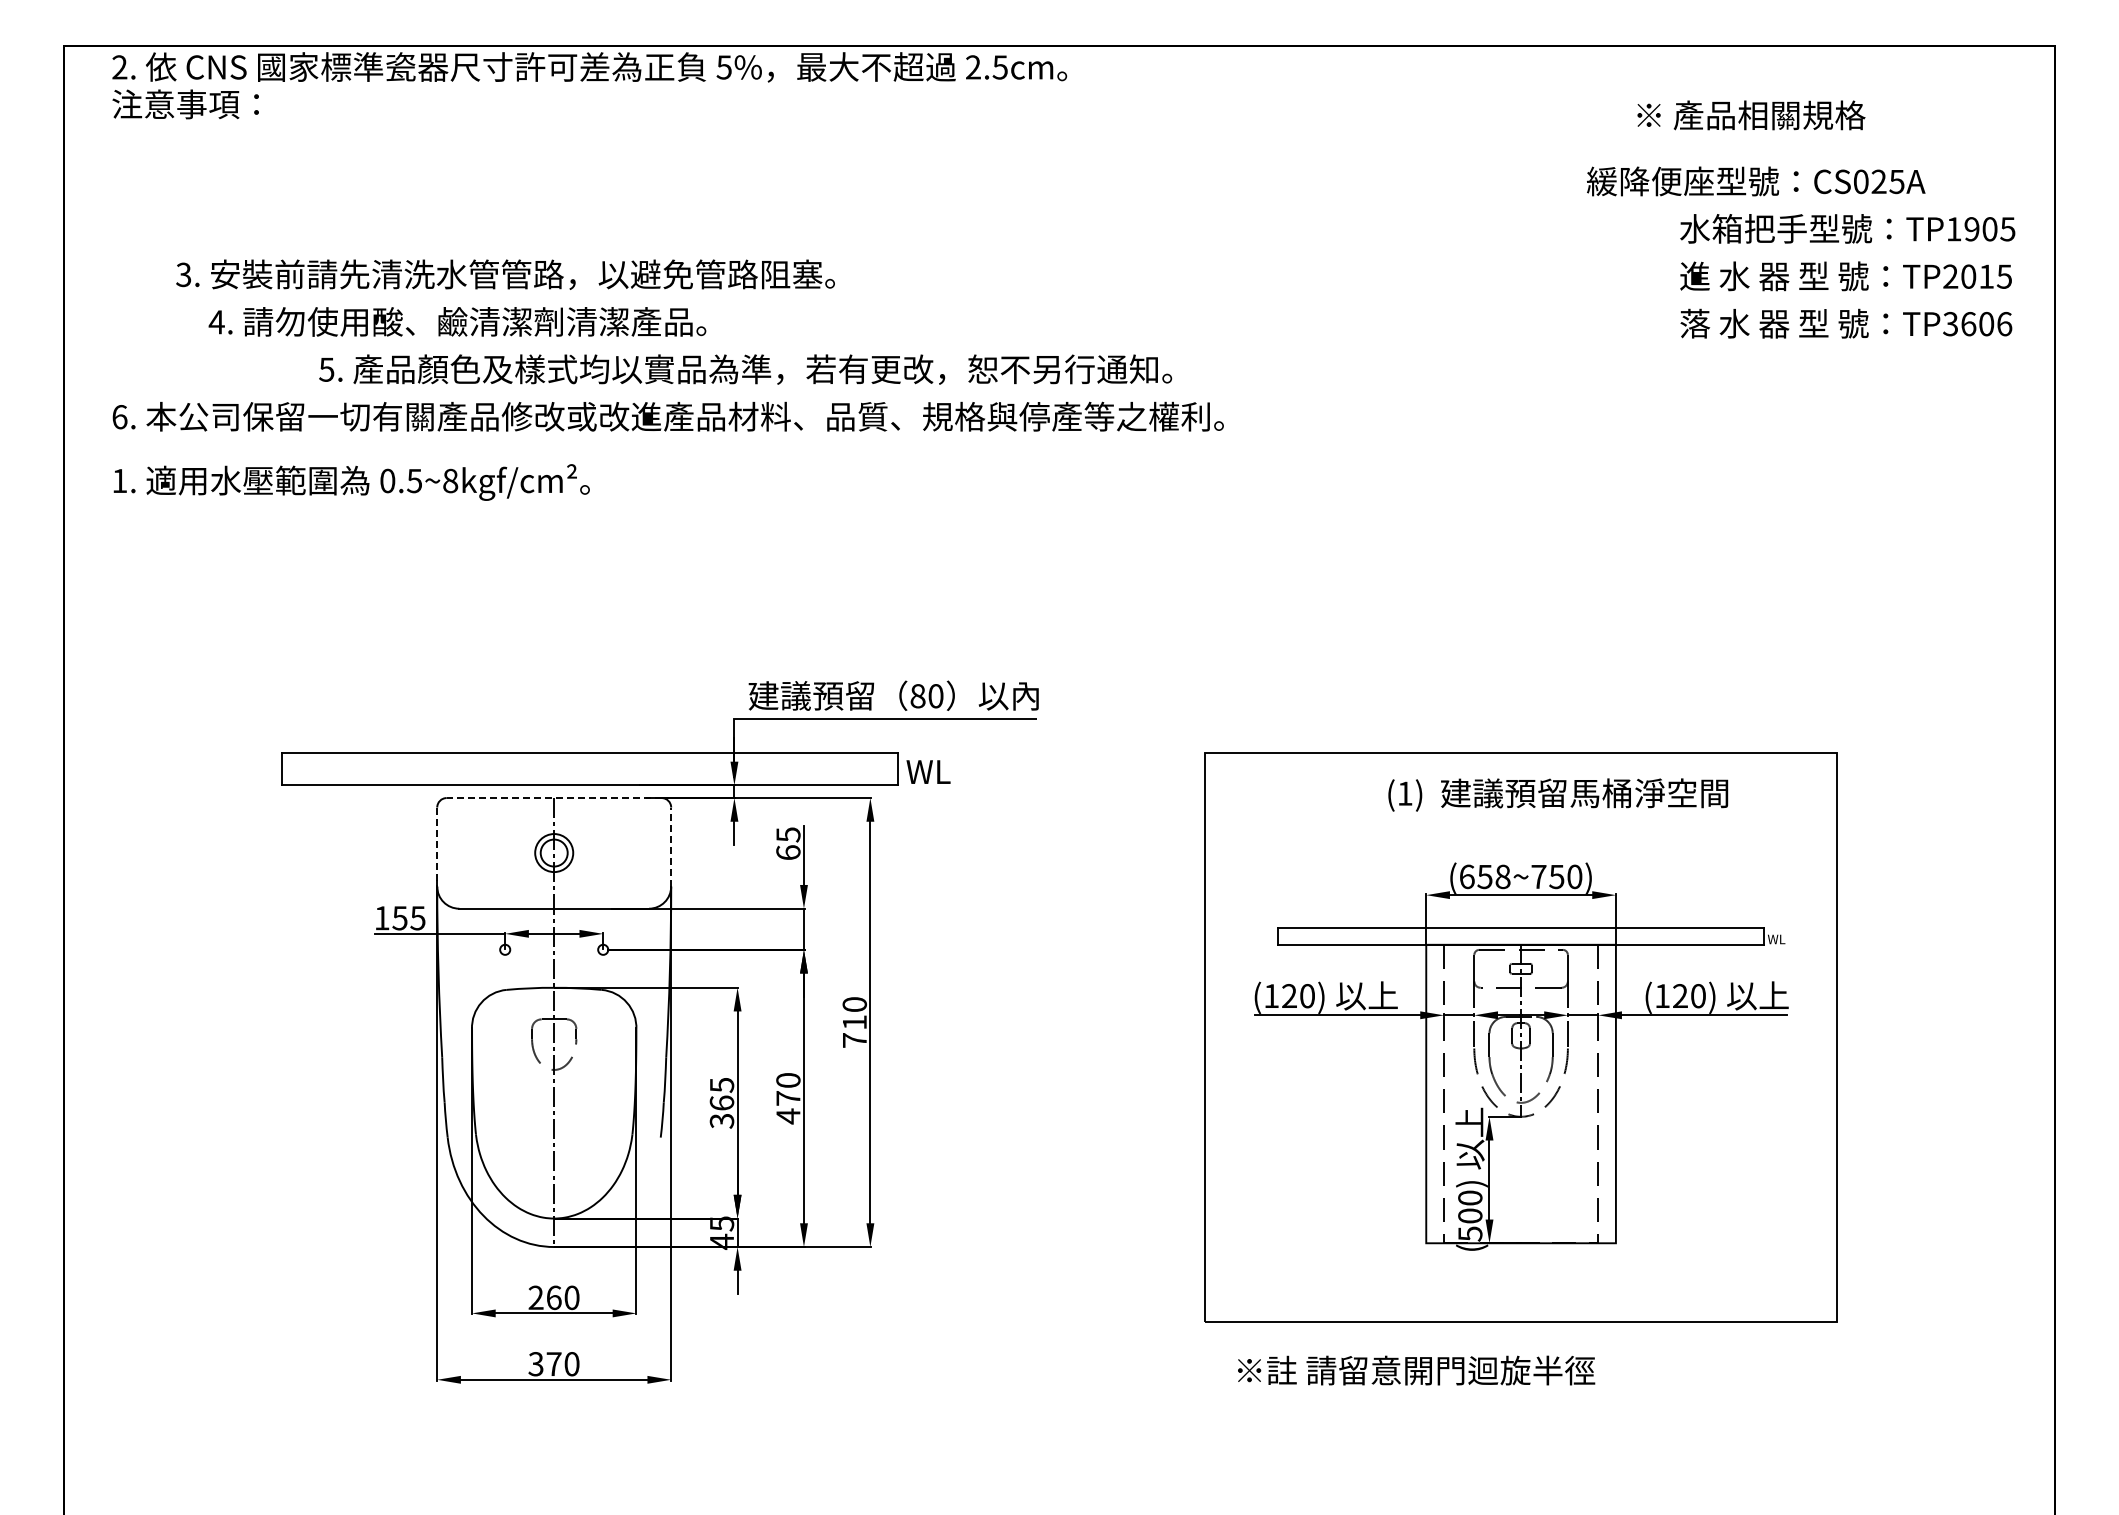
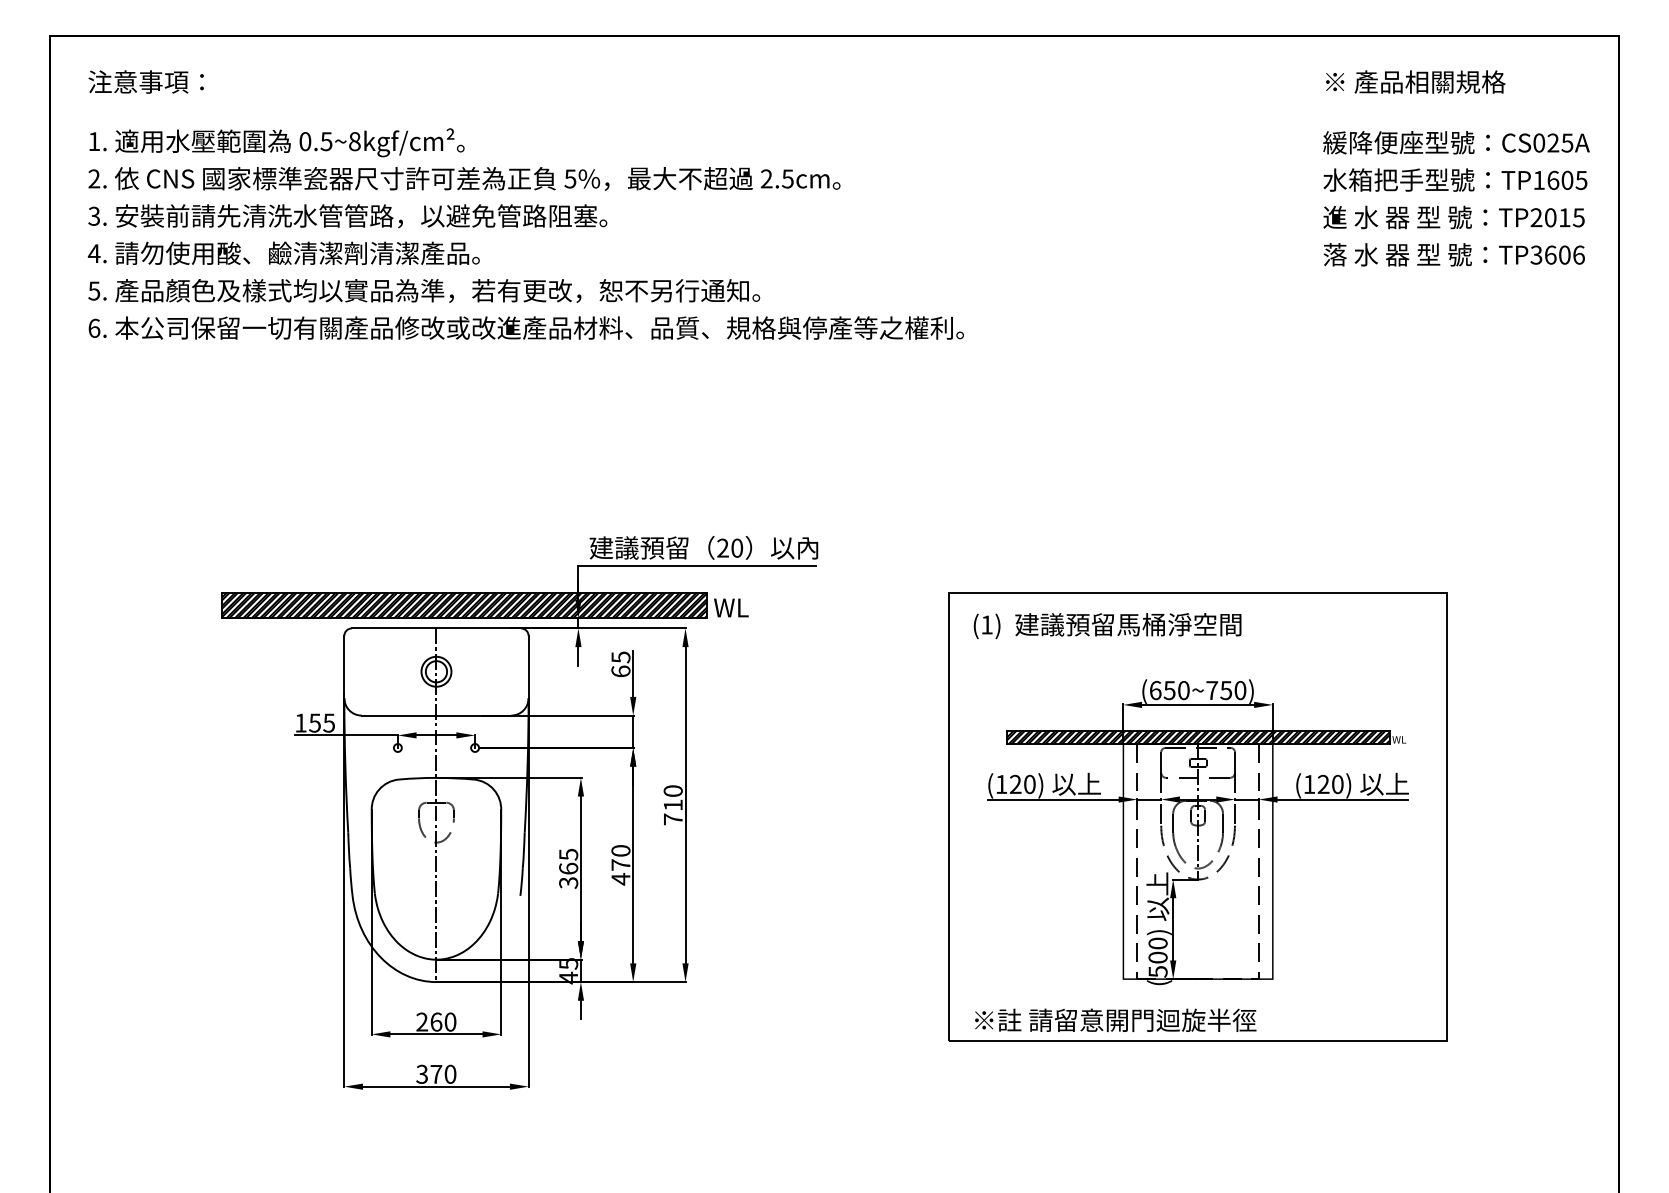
text: (589, 67) -> (464, 179), moved
text: (1751, 115) -> (1415, 82), moved
text: (1756, 181) -> (1456, 142), moved
text: (1971, 229) -> (1552, 180), TP1905 -> TP1605
text: (505, 274) -> (347, 216), moved
text: (457, 321) -> (283, 253), moved
text: (745, 369) -> (424, 290), moved
text: (351, 482) -> (276, 142), moved
text: (917, 696) -> (722, 548), 80 -> 20
hatch: (589, 768) -> (464, 605), added
text: (1558, 794) -> (1107, 625), moved
line: (553, 798) -> (435, 628), dashed -> solid
line: (437, 847) -> (344, 667), dashed -> solid
line: (671, 847) -> (528, 667), dashed -> solid
text: (1502, 876) -> (1183, 690), (658~750) -> (650~750)
hatch: (1521, 936) -> (1198, 737), added
text: (1416, 1370) -> (1115, 1020), moved

